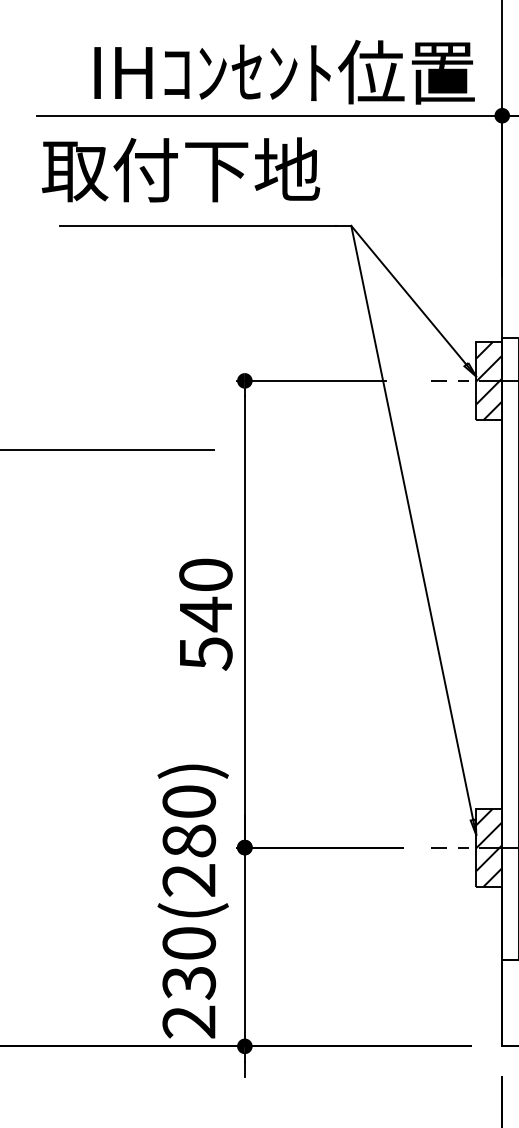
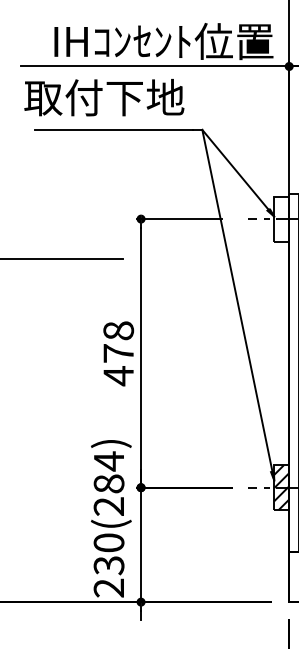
hatch: (488, 379) -> (281, 218), removed
text: (205, 614) -> (118, 353), 540 -> 478
text: (188, 802) -> (108, 461), 230(280) -> 230(284)

